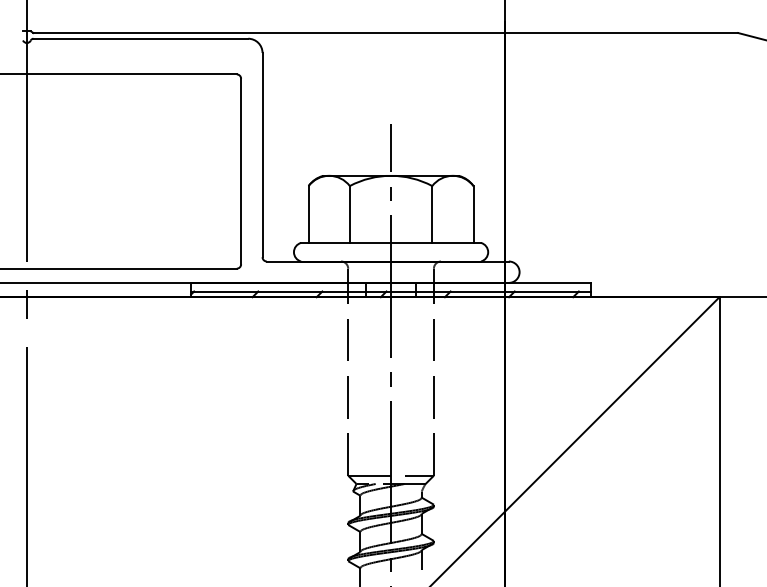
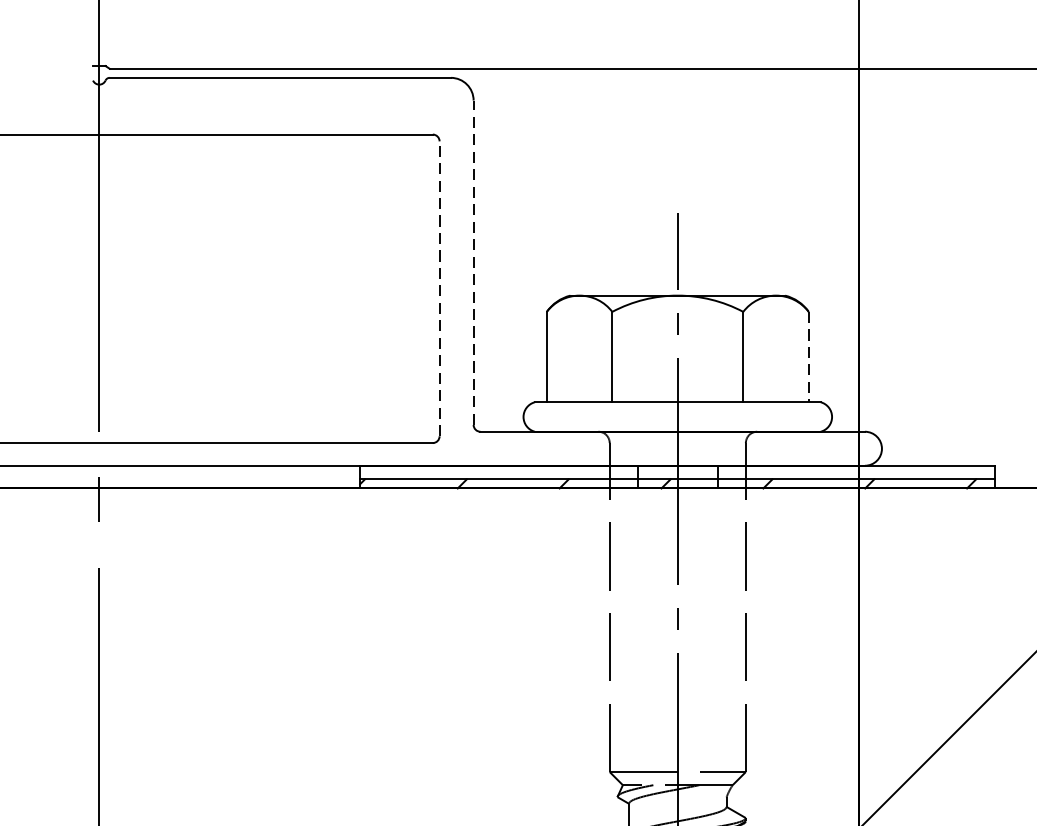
line: (262, 154) -> (473, 261), solid -> dashed
line: (241, 171) -> (440, 288), solid -> dashed
line: (473, 215) -> (808, 358), solid -> dashed

